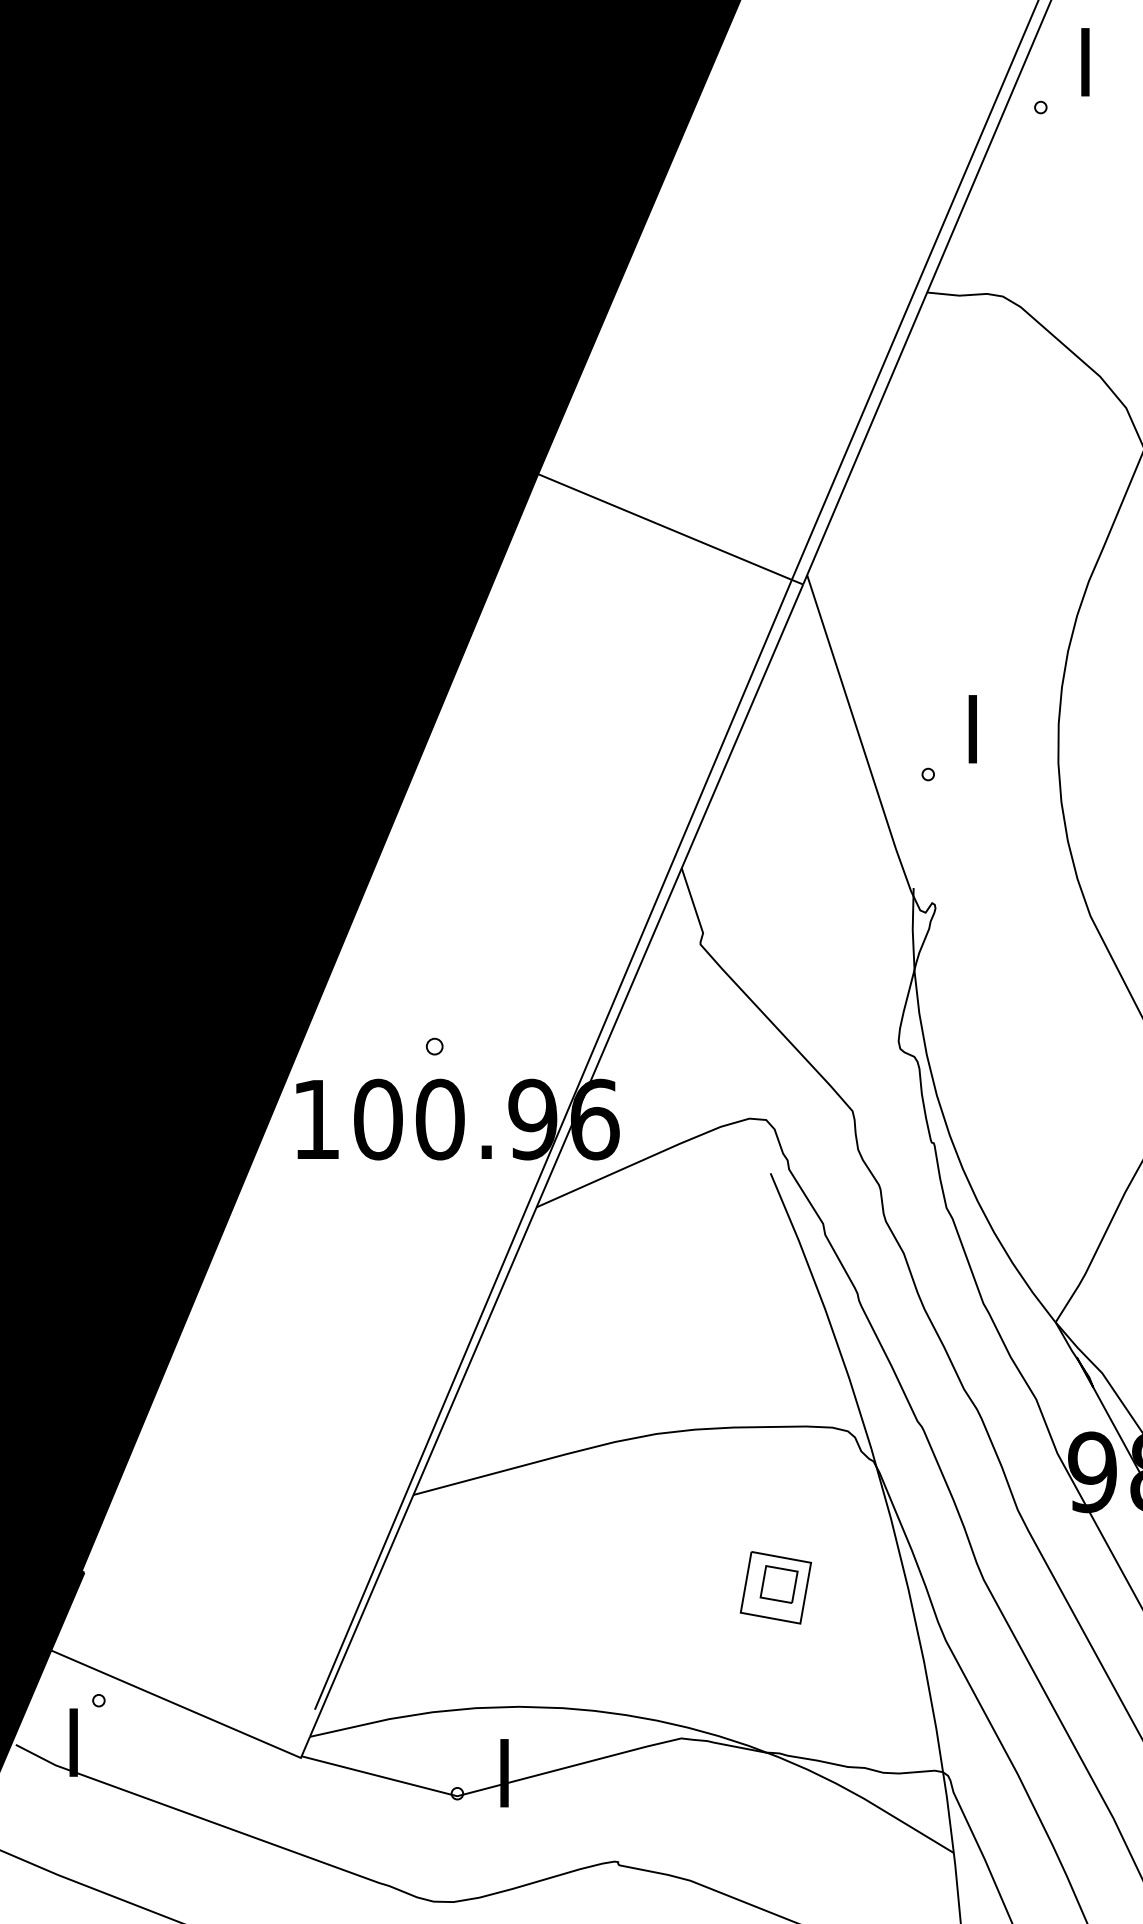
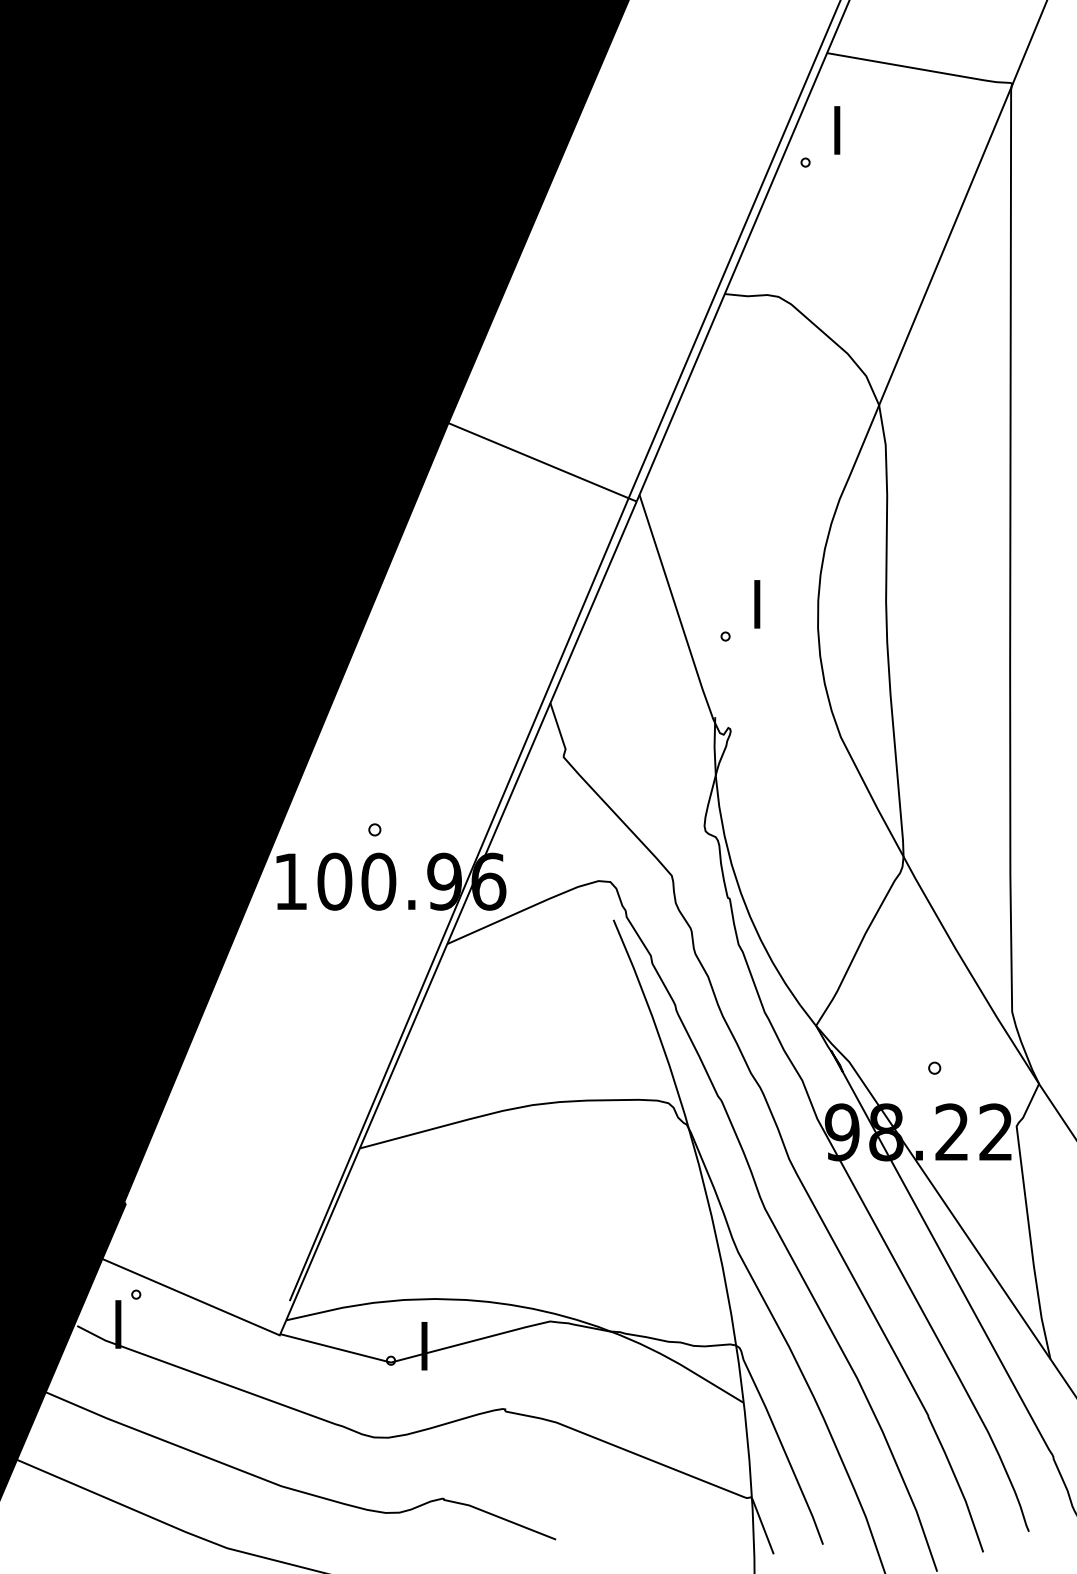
part: (776, 1587) -> (617, 1214), removed

